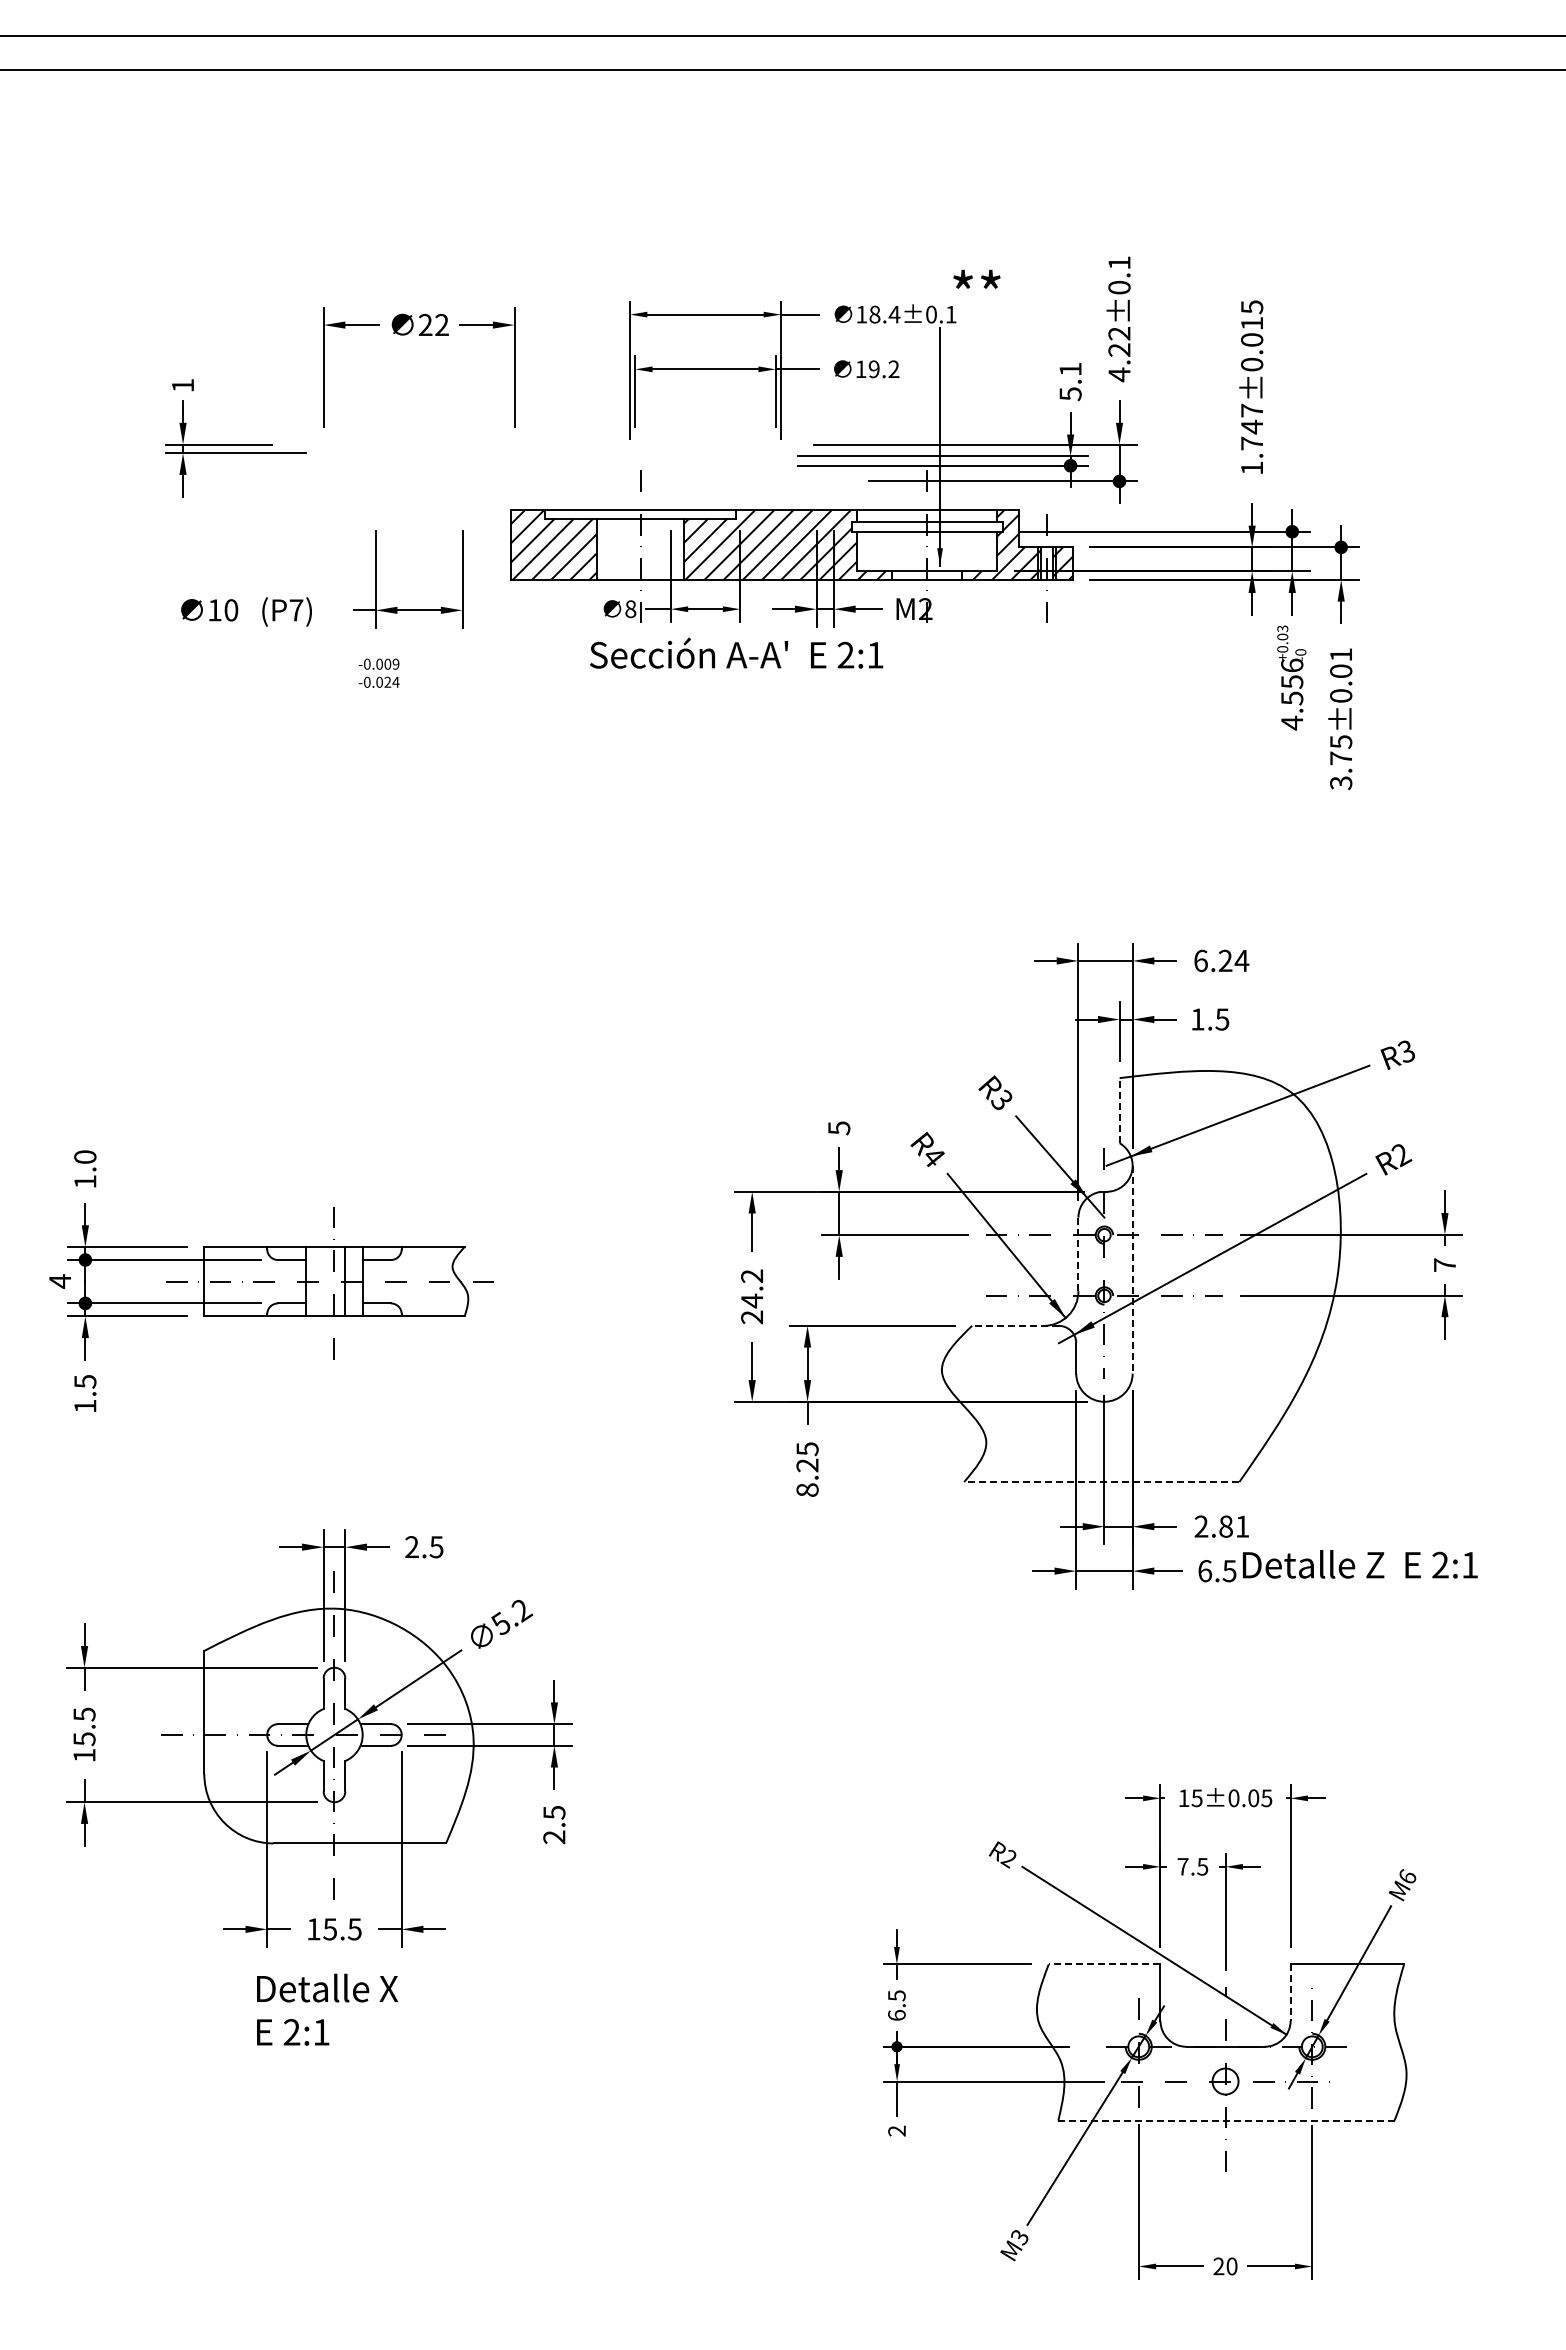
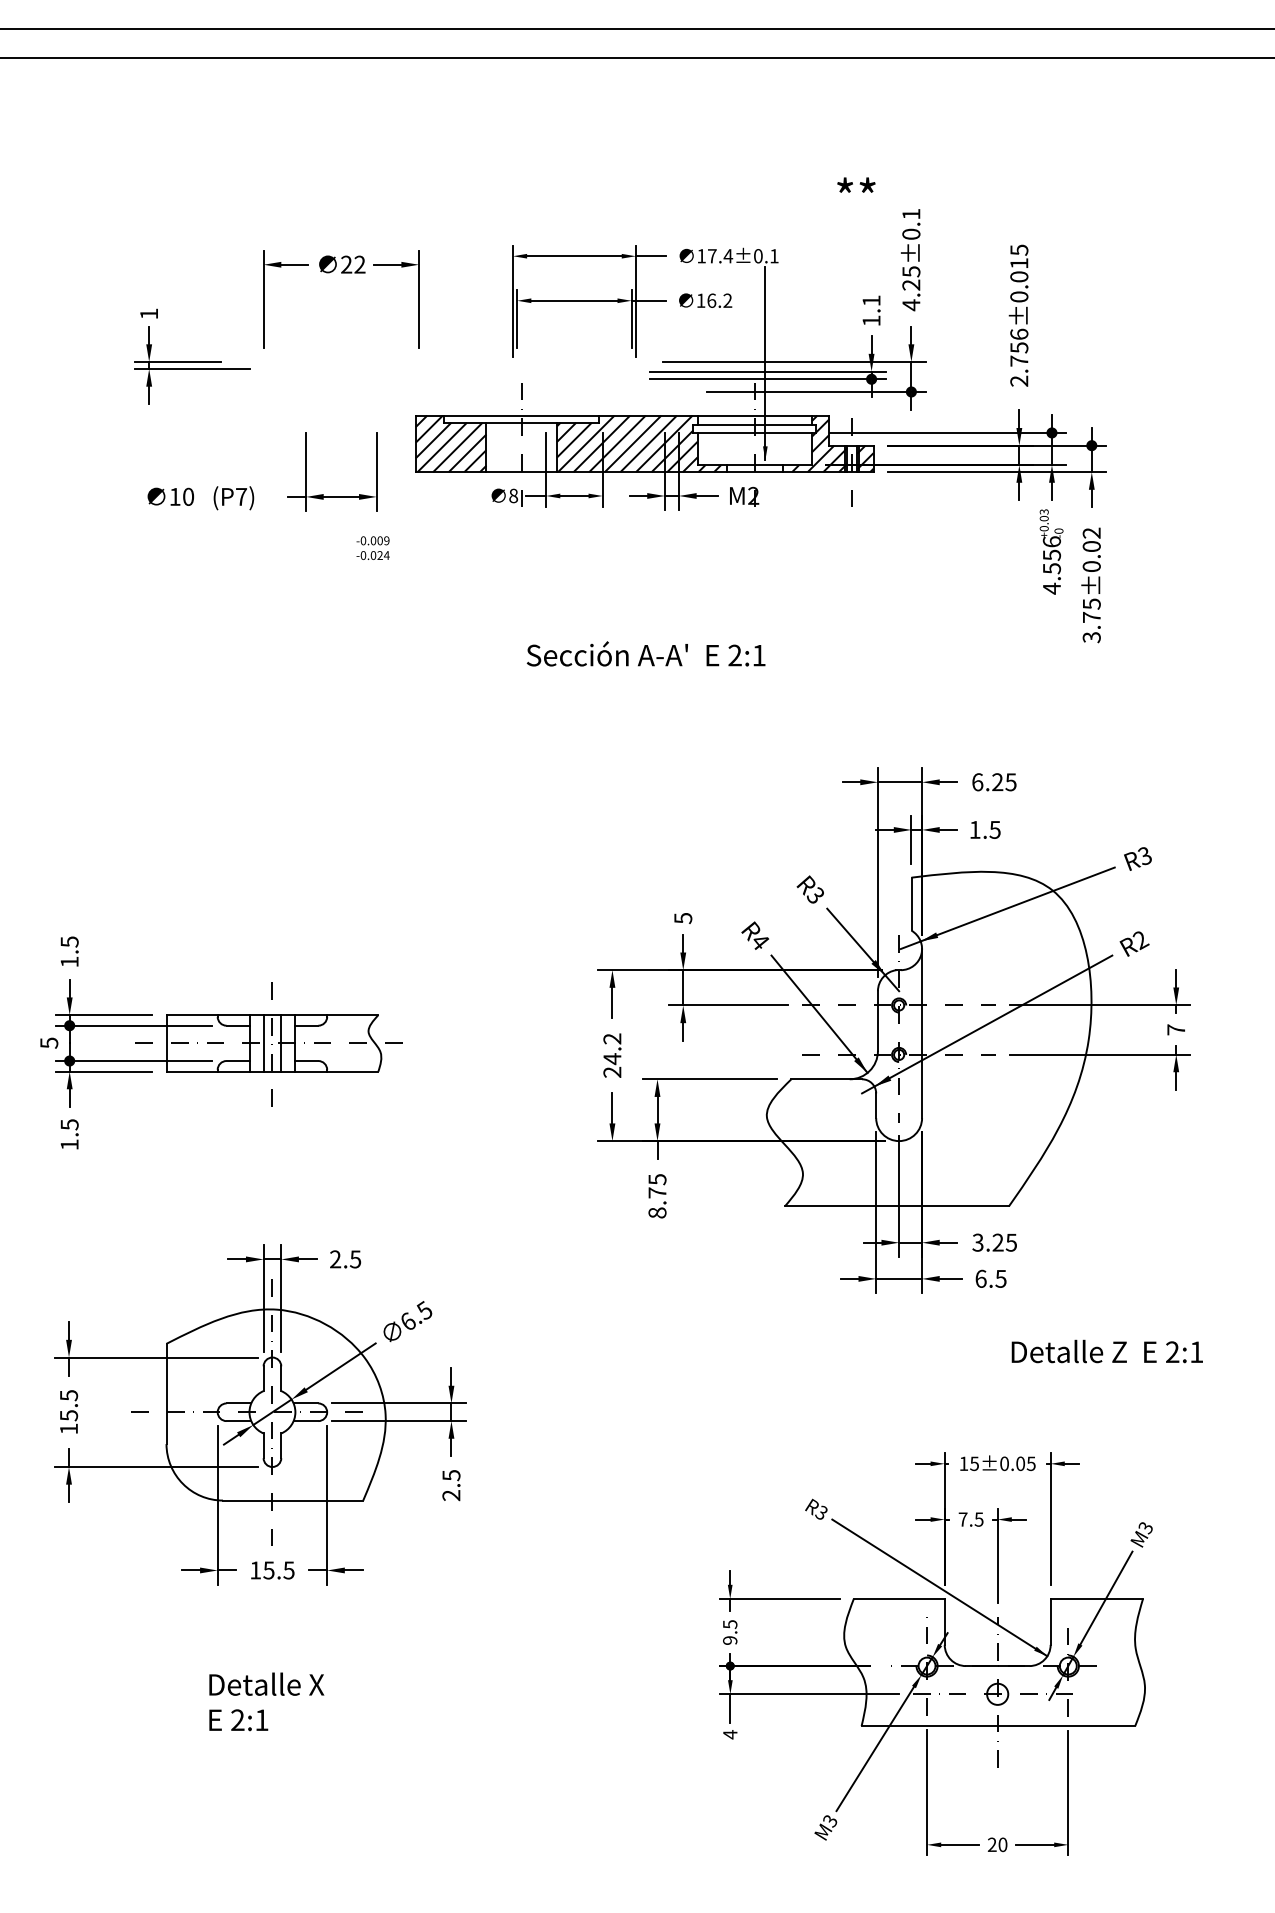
text: (976, 278) -> (856, 184), moved
text: (874, 314) -> (711, 256), 18.4±0.1 -> 17.4±0.1
text: (1119, 333) -> (911, 271), 4.22±0.1 -> 4.25±0.1
text: (873, 369) -> (711, 300), 19.2 -> 16.2
text: (1070, 394) -> (871, 321), 5.1 -> 1.1
text: (1252, 438) -> (1019, 357), 1.747±0.015 -> 2.756±0.015
text: (736, 652) -> (646, 653), moved
text: (1340, 654) -> (1091, 532), 3.75±0.01 -> 3.75±0.02
text: (378, 672) -> (372, 547), moved
text: (1241, 961) -> (1010, 782), 6.24 -> 6.25
line: (1119, 1110) -> (911, 904), dashed -> solid
text: (85, 1157) -> (69, 942), 1.0 -> 1.5
line: (1078, 1254) -> (878, 1021), dashed -> solid
line: (1132, 1269) -> (921, 1033), dashed -> solid
text: (60, 1281) -> (49, 1043), 4 -> 5
line: (323, 1281) -> (263, 1043), added
line: (1014, 1325) -> (825, 1078), dashed -> solid
text: (807, 1465) -> (657, 1192), 8.25 -> 8.75
line: (1101, 1482) -> (896, 1206), dashed -> solid
text: (1221, 1526) -> (994, 1242), 2.81 -> 3.25
text: (1360, 1564) -> (1107, 1351), moved
text: (512, 1616) -> (417, 1315), 5.2 -> 6.5
text: (1008, 1859) -> (821, 1513), R2 -> R3
text: (1407, 1877) -> (1145, 1528), M6 -> M3
line: (1104, 1964) -> (899, 1599), dashed -> solid
line: (1290, 1993) -> (1050, 1622), dashed -> solid
text: (327, 2009) -> (266, 1701), moved
text: (896, 2015) -> (729, 1640), 6.5 -> 9.5
line: (1225, 2120) -> (997, 1726), dashed -> solid
text: (896, 2131) -> (729, 1734), 2 -> 4

